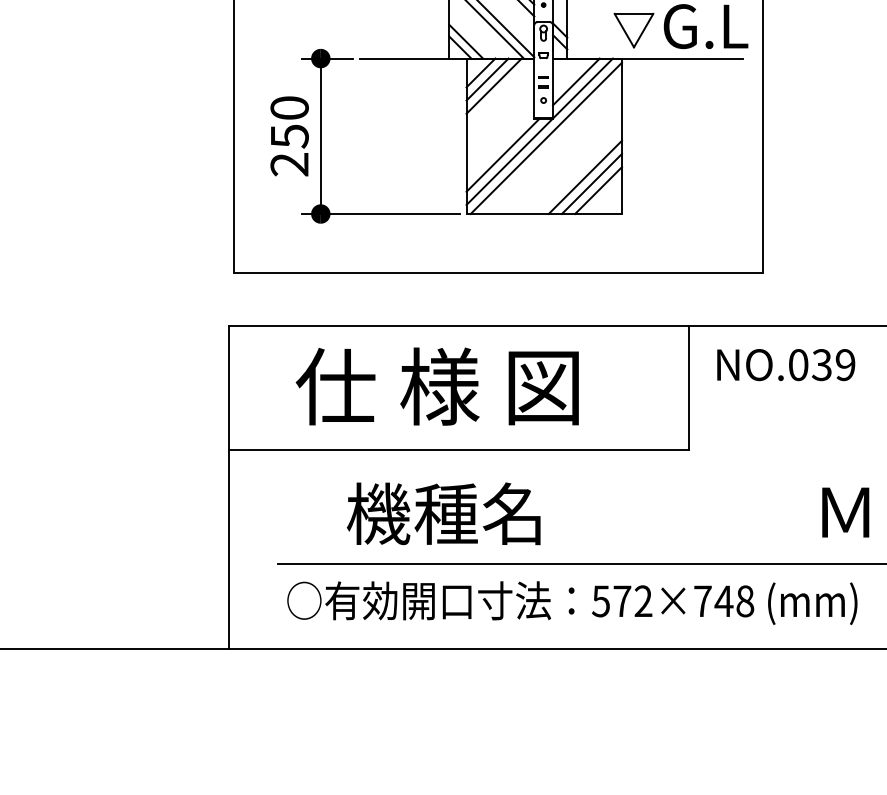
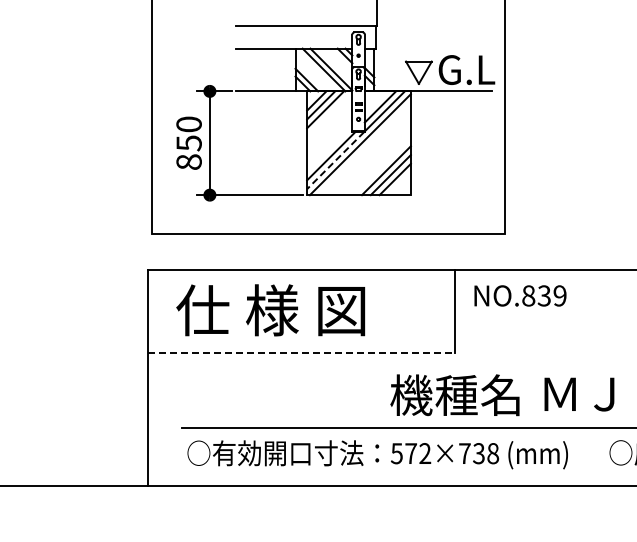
line: (509, 162) -> (335, 160), solid -> dashed
text: (288, 163) -> (188, 161), 250 -> 850
text: (798, 364) -> (528, 295), NO.039 -> NO.839
text: (437, 386) -> (270, 310), moved
line: (458, 449) -> (301, 352), solid -> dashed
text: (443, 514) -> (454, 395), moved
text: (723, 601) -> (478, 453), 572×748 -> 572×738

